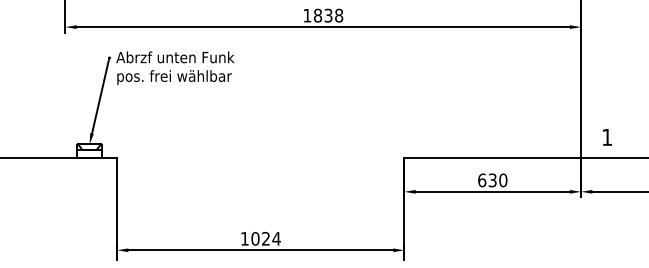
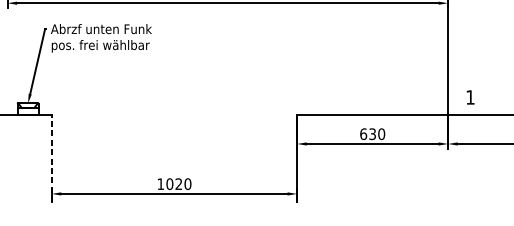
line: (117, 209) -> (51, 159), solid -> dashed
text: (276, 238) -> (187, 183), 1024 -> 1020

